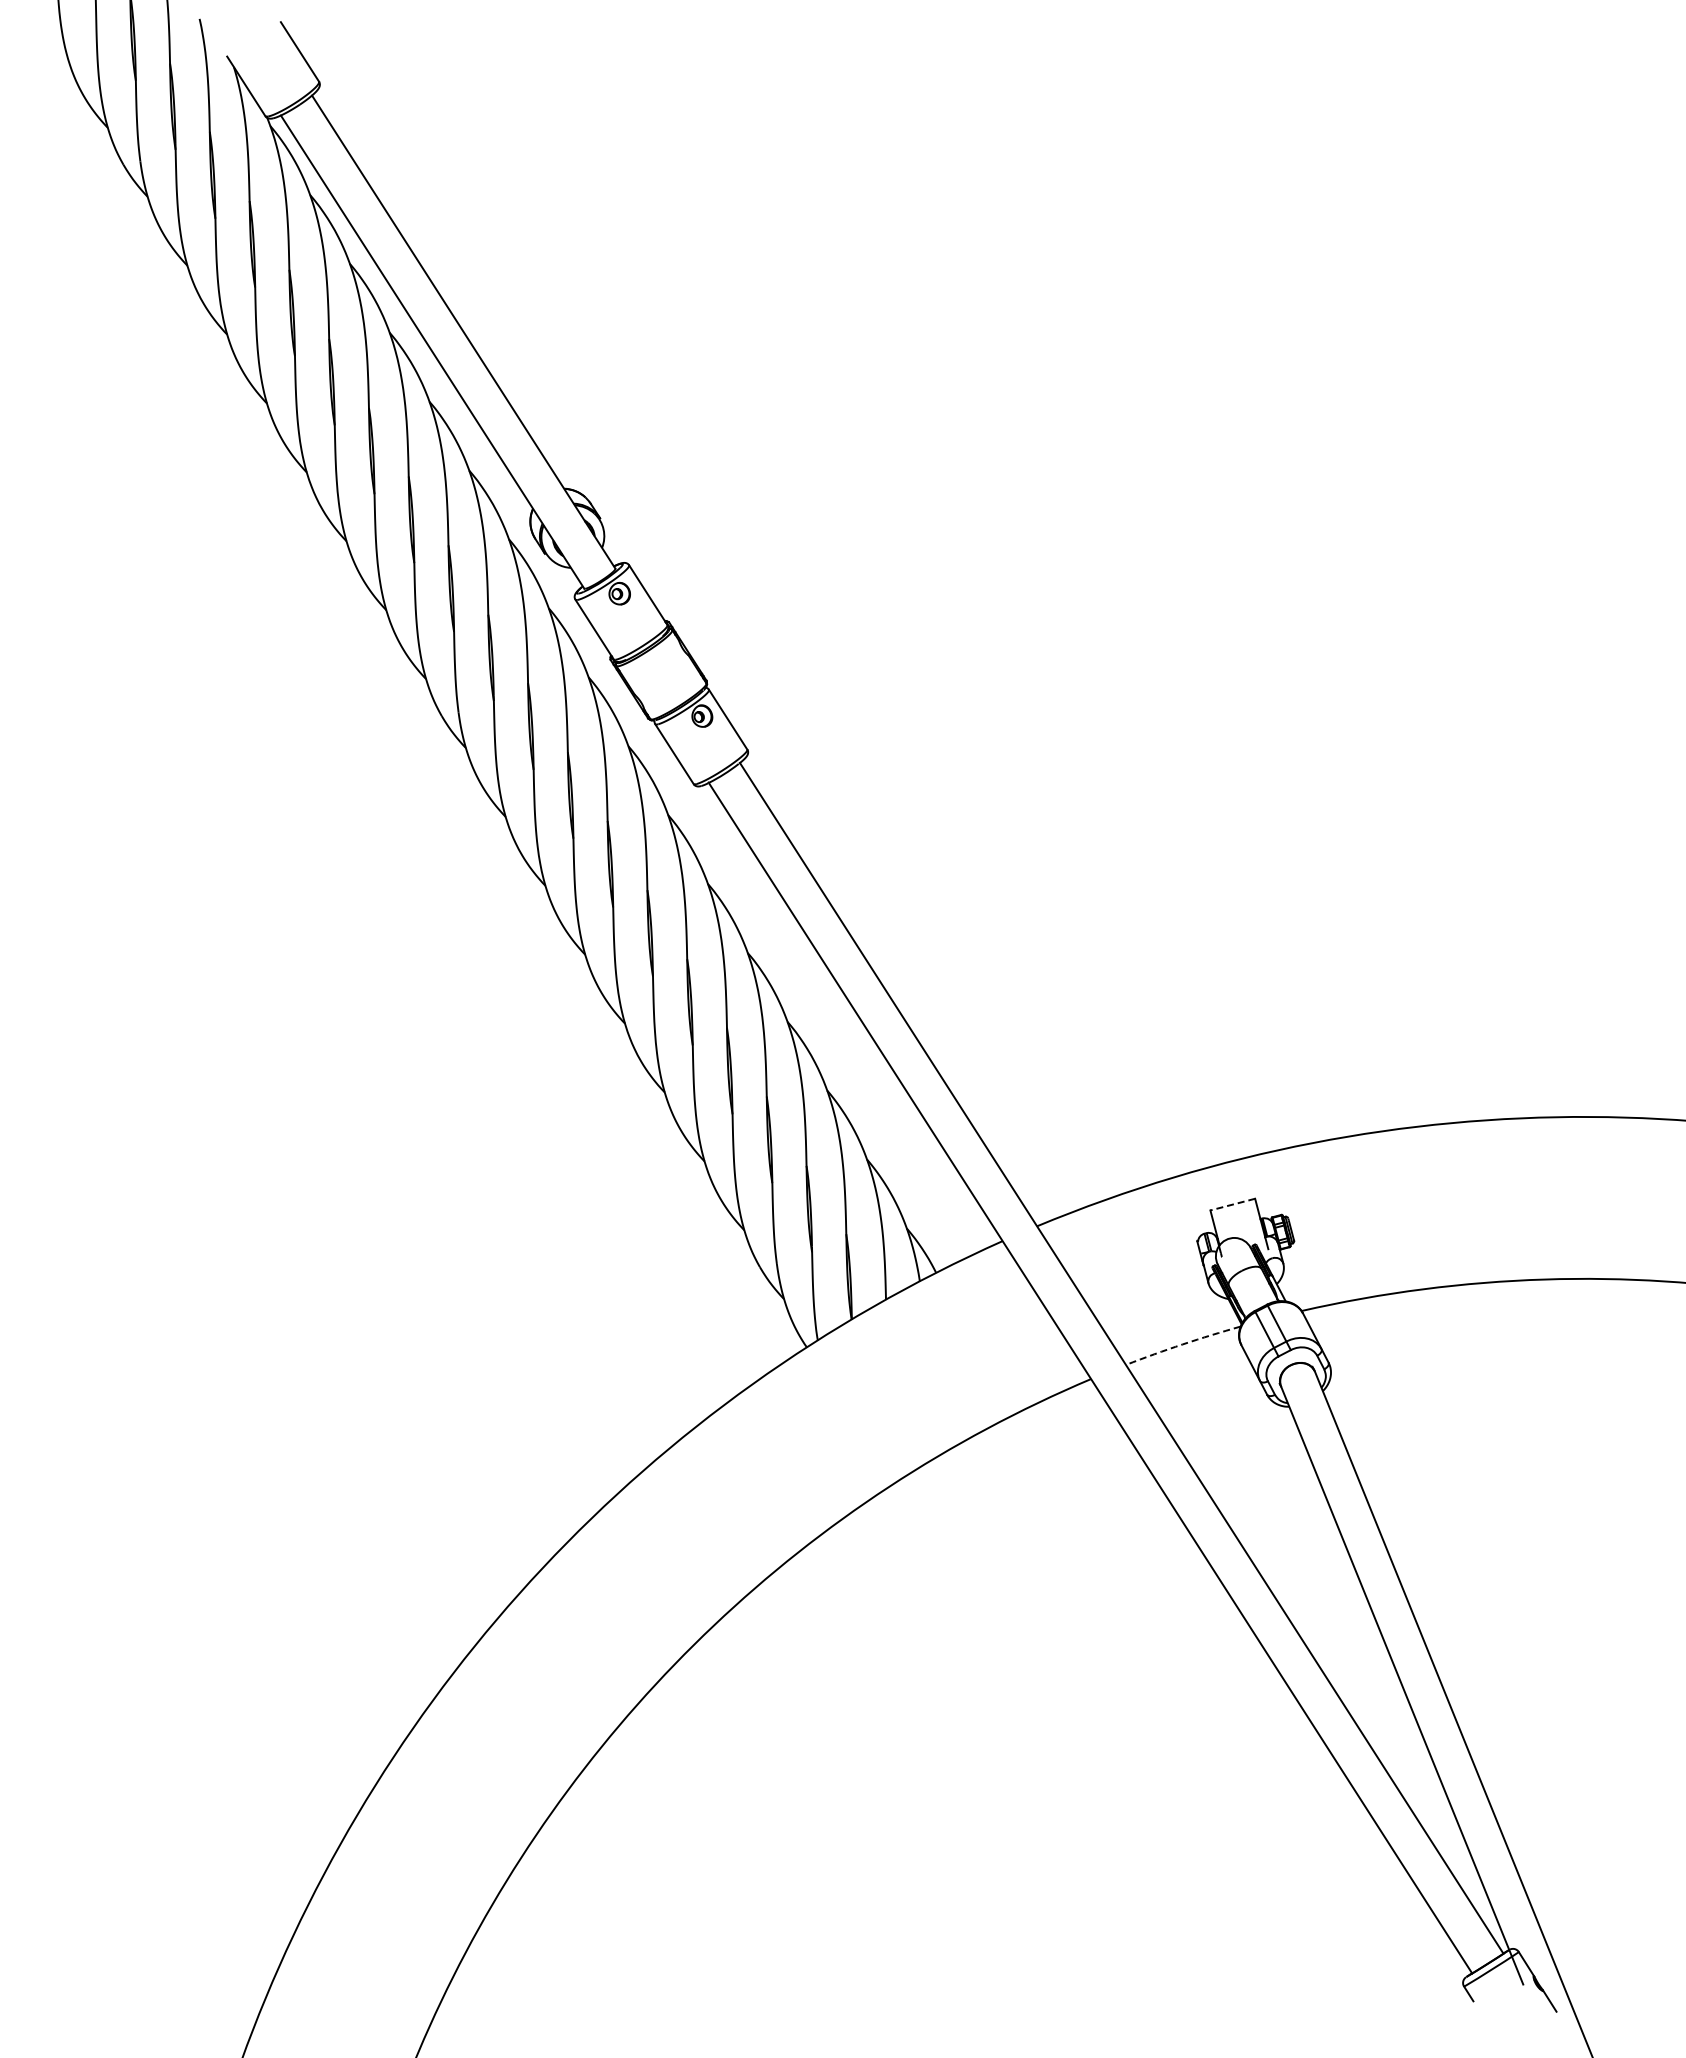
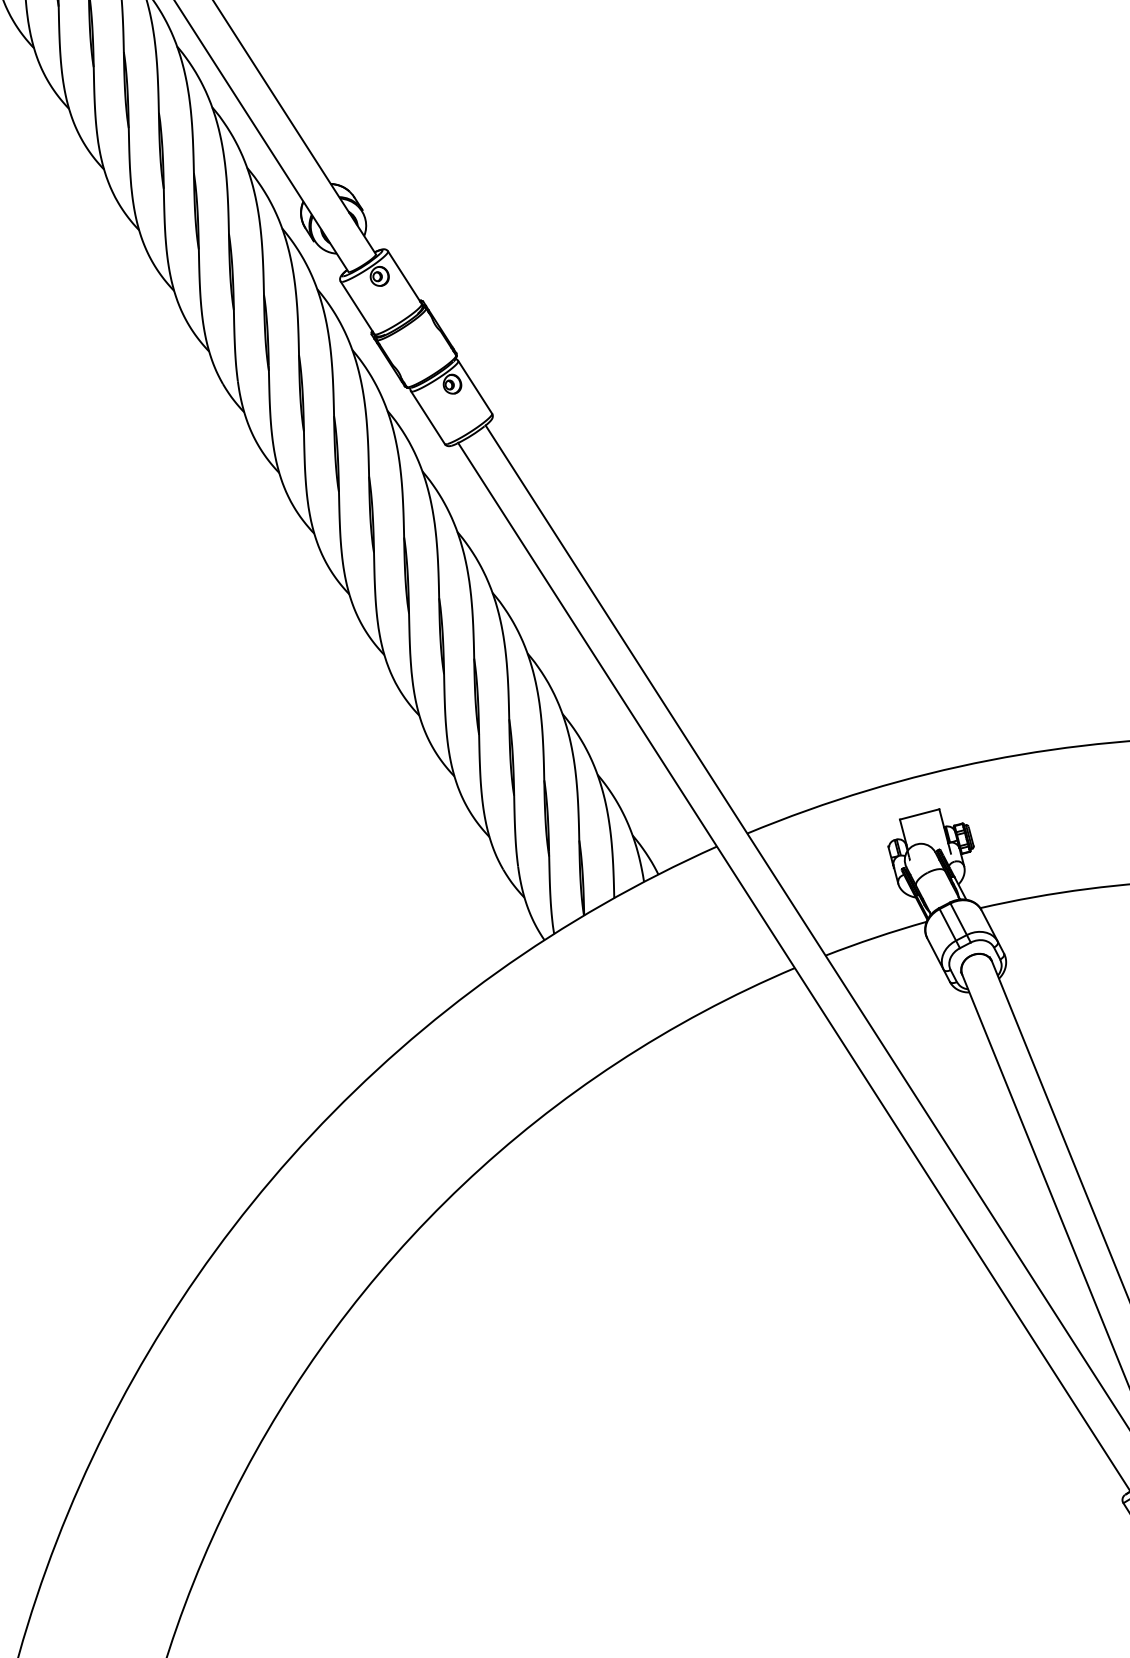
line: (1232, 1204) -> (919, 814), dashed -> solid
arc: (1182, 1344) -> (875, 937), dashed -> solid

